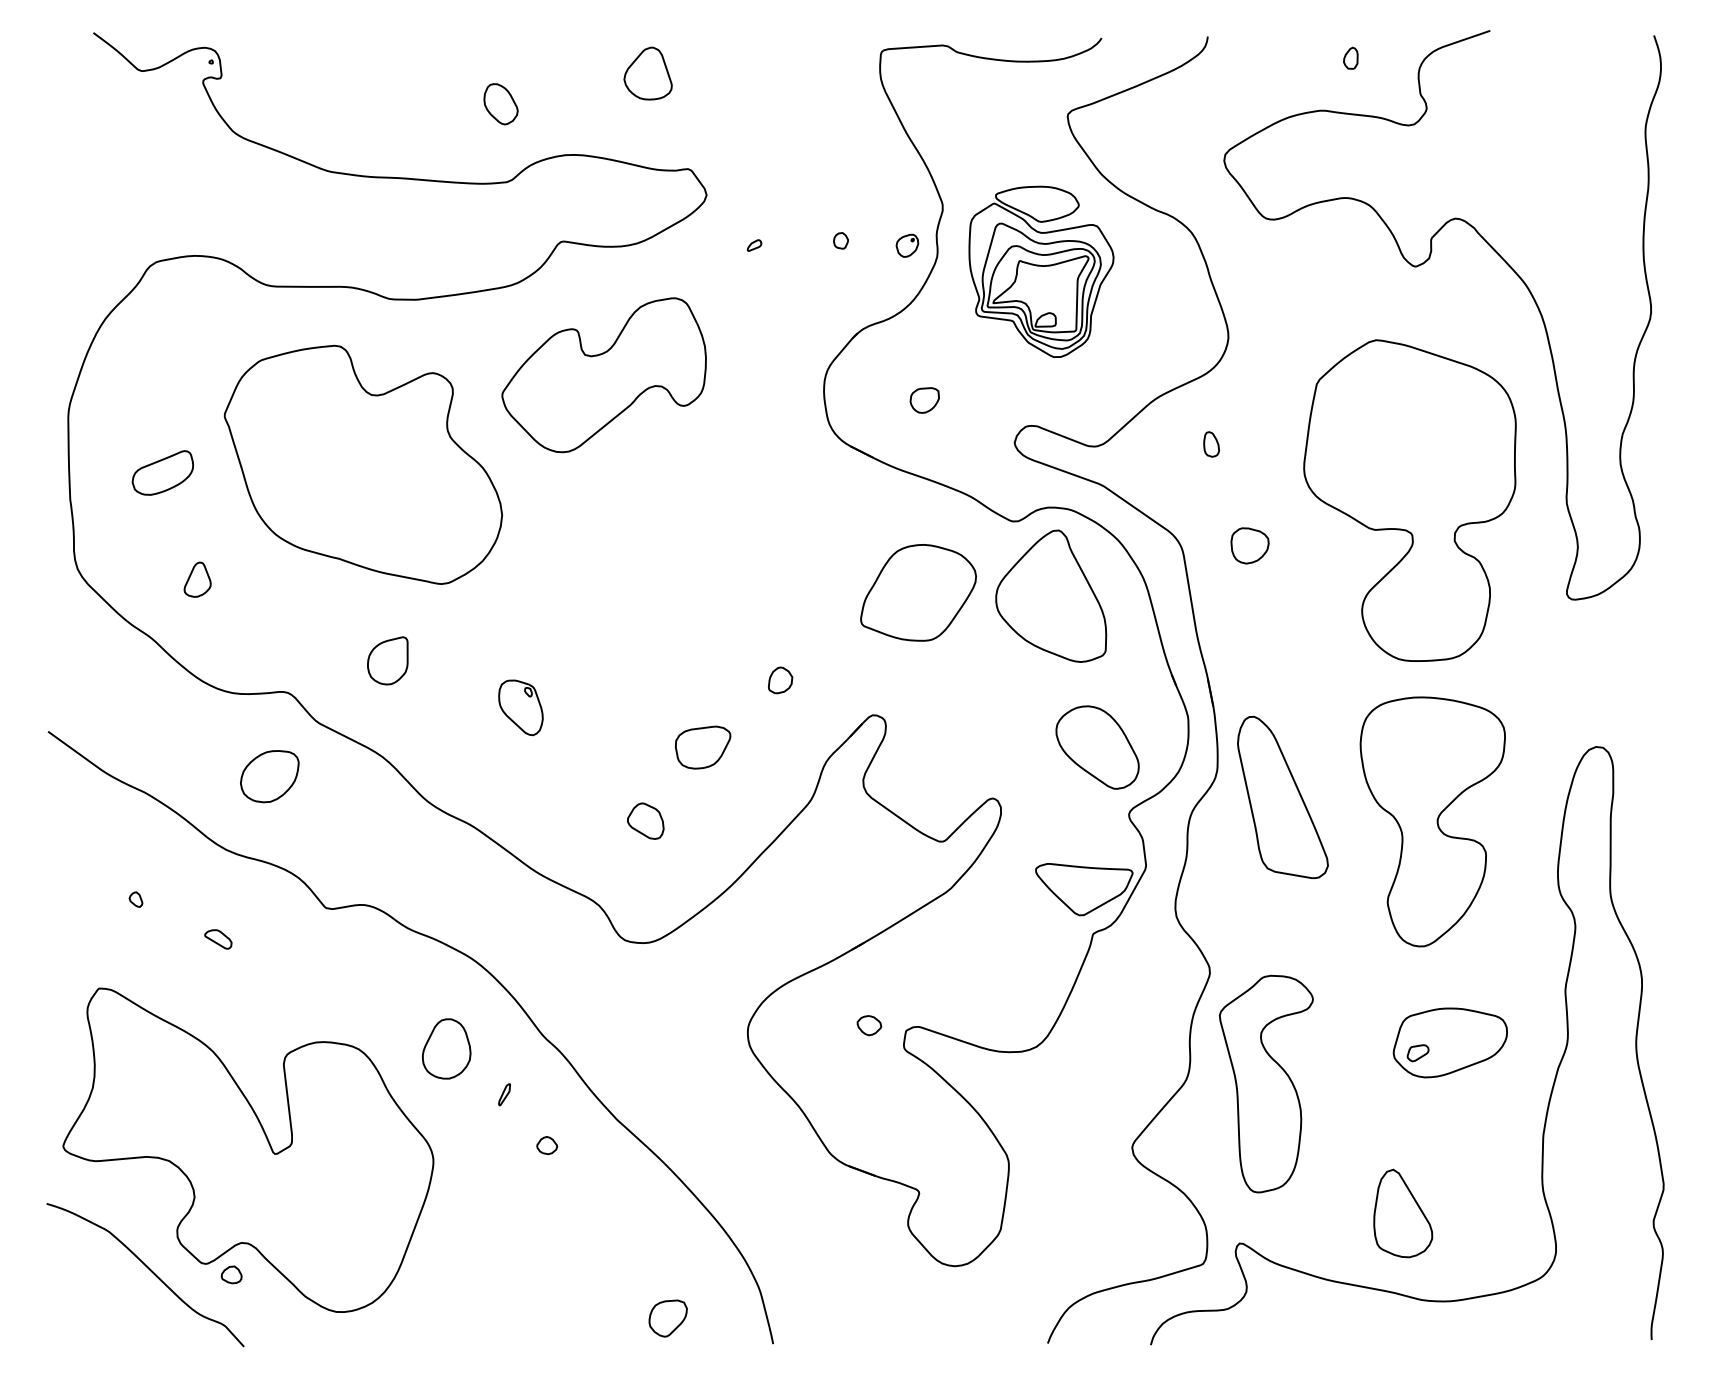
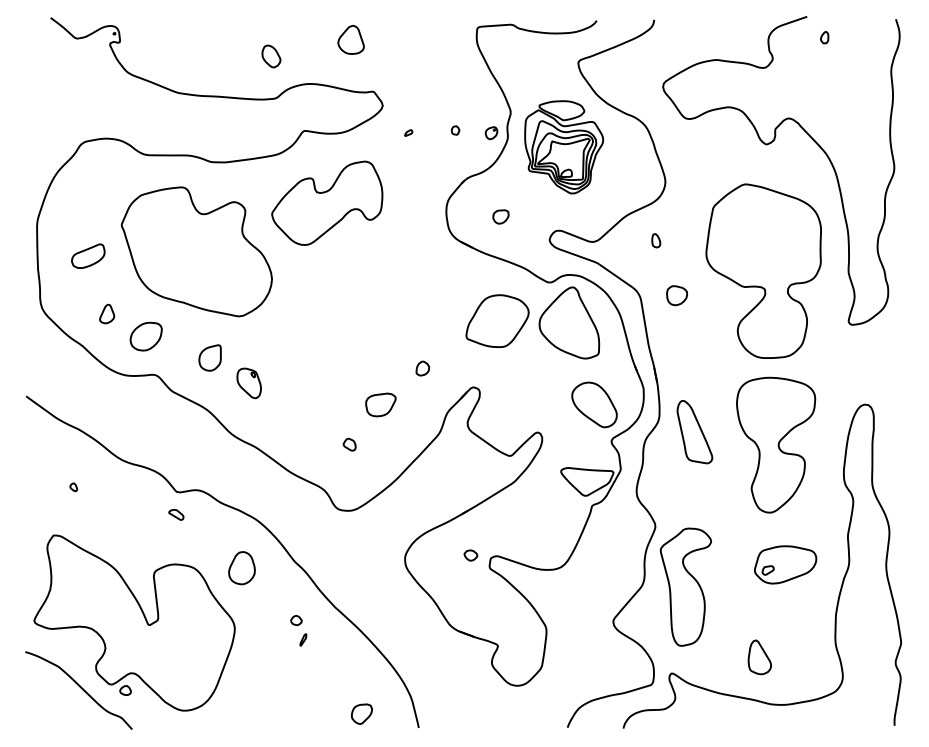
part: (1350, 58) -> (824, 37), moved
part: (519, 707) -> (248, 383), moved
part: (268, 776) -> (145, 336), moved
part: (1282, 798) -> (694, 432), size x0.71
part: (645, 820) -> (349, 444), size x0.62
part: (218, 938) -> (176, 514), moved
part: (504, 1093) -> (303, 639), moved
part: (1402, 1213) -> (759, 657), size x0.71

